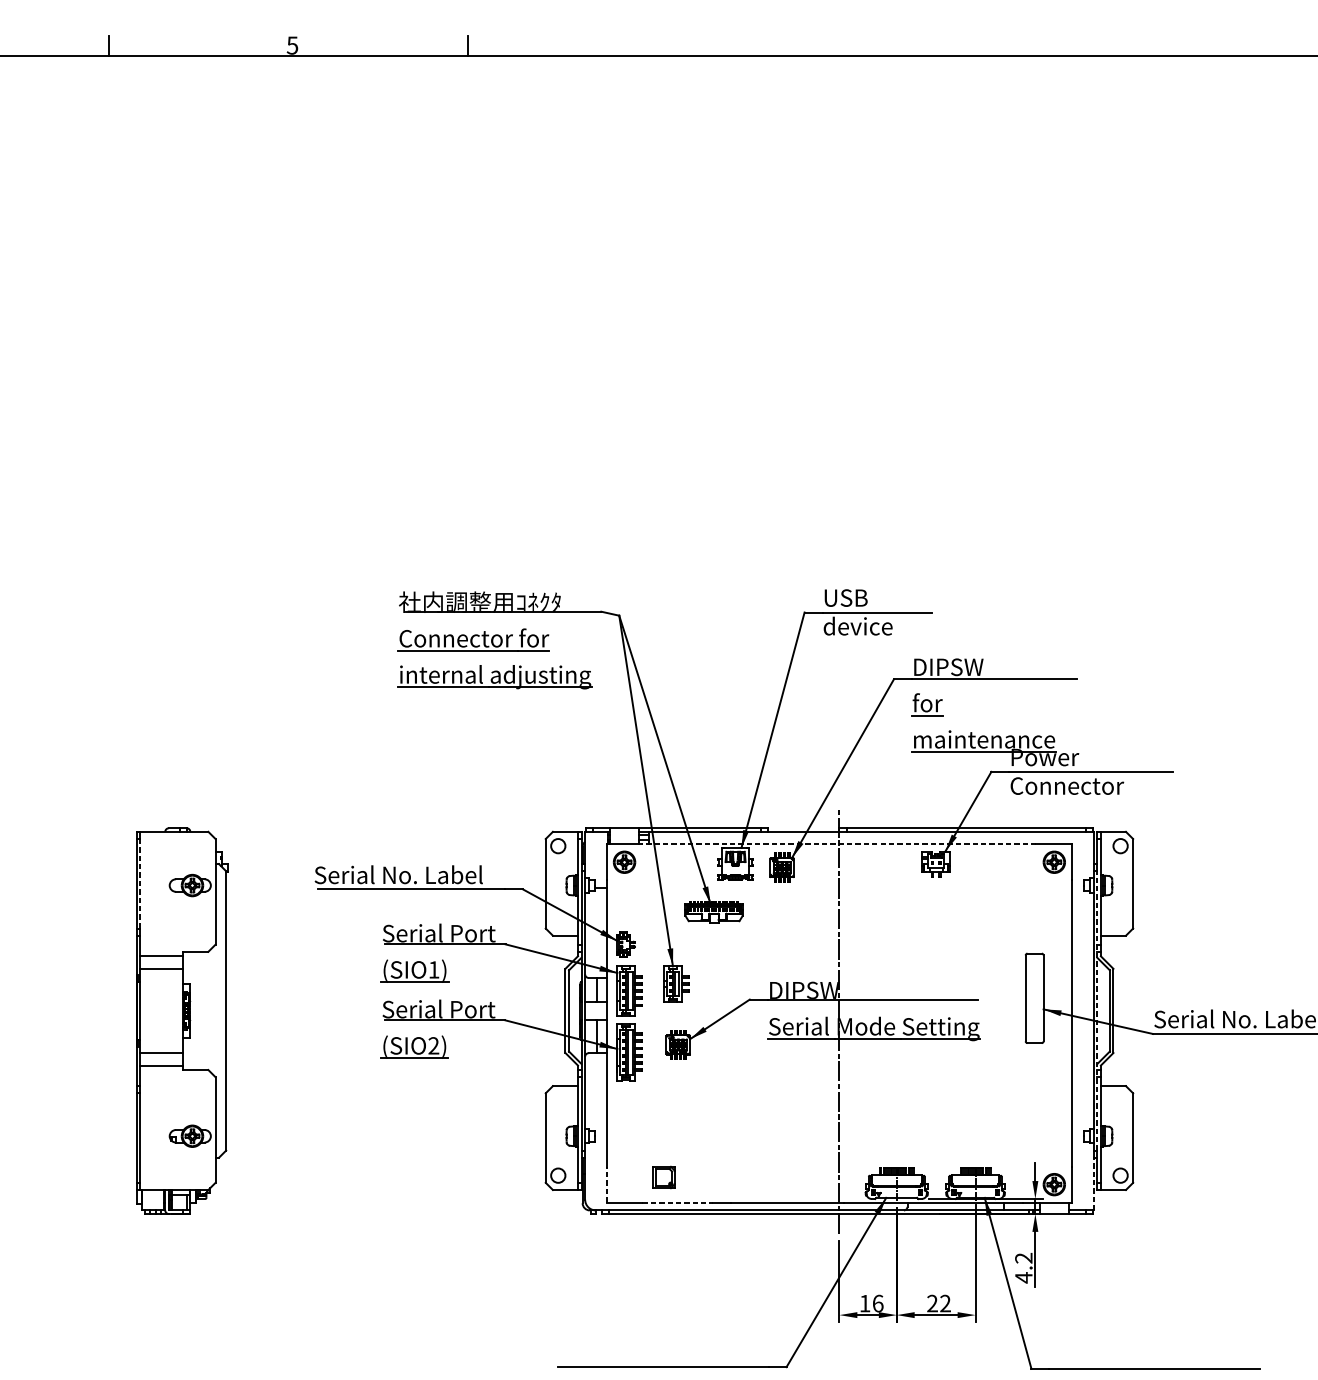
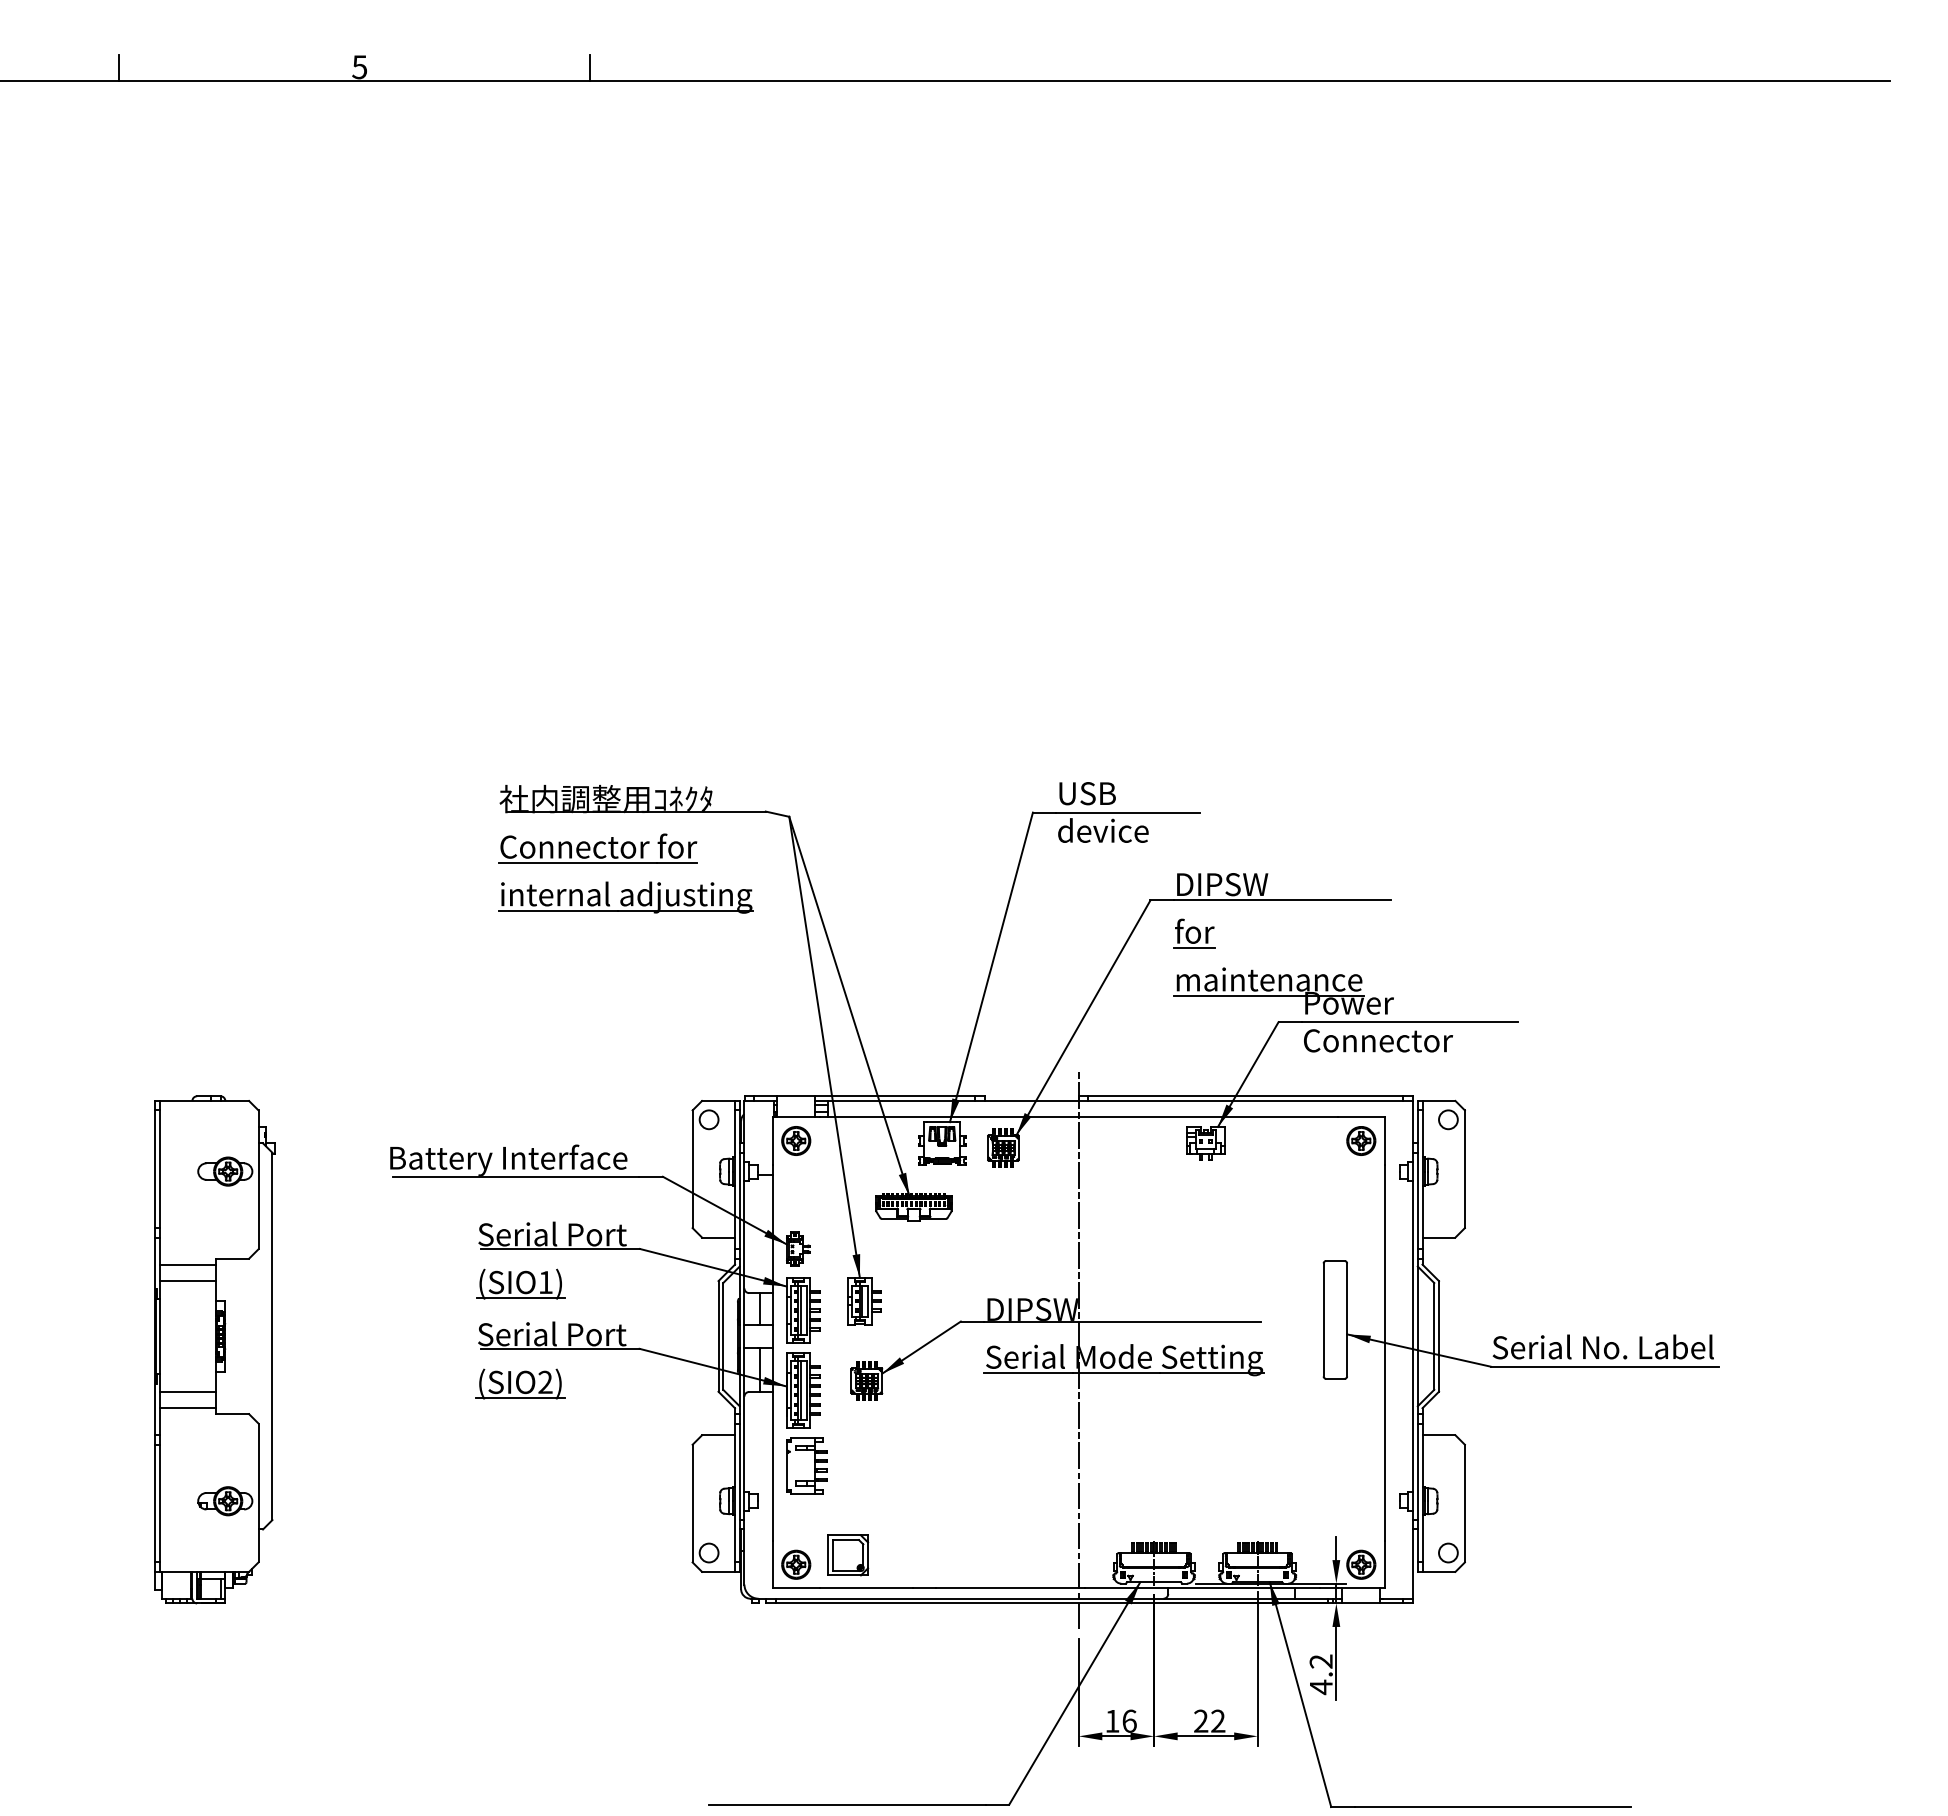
line: (839, 844) -> (1078, 1117), dashed -> solid
text: (404, 876) -> (507, 1159), Serial No. Label -> Battery Interface
line: (140, 883) -> (159, 1169), dashed -> solid
line: (1097, 1010) -> (1417, 1336), dashed -> solid
part: (632, 1109) -> (806, 1465), added
part: (664, 1177) -> (848, 1555), size x1.43
line: (606, 1184) -> (772, 1564), dashed -> solid
part: (624, 1184) -> (796, 1564), added
line: (1094, 1184) -> (1413, 1564), dashed -> solid
line: (677, 1202) -> (866, 1588), dashed -> solid

